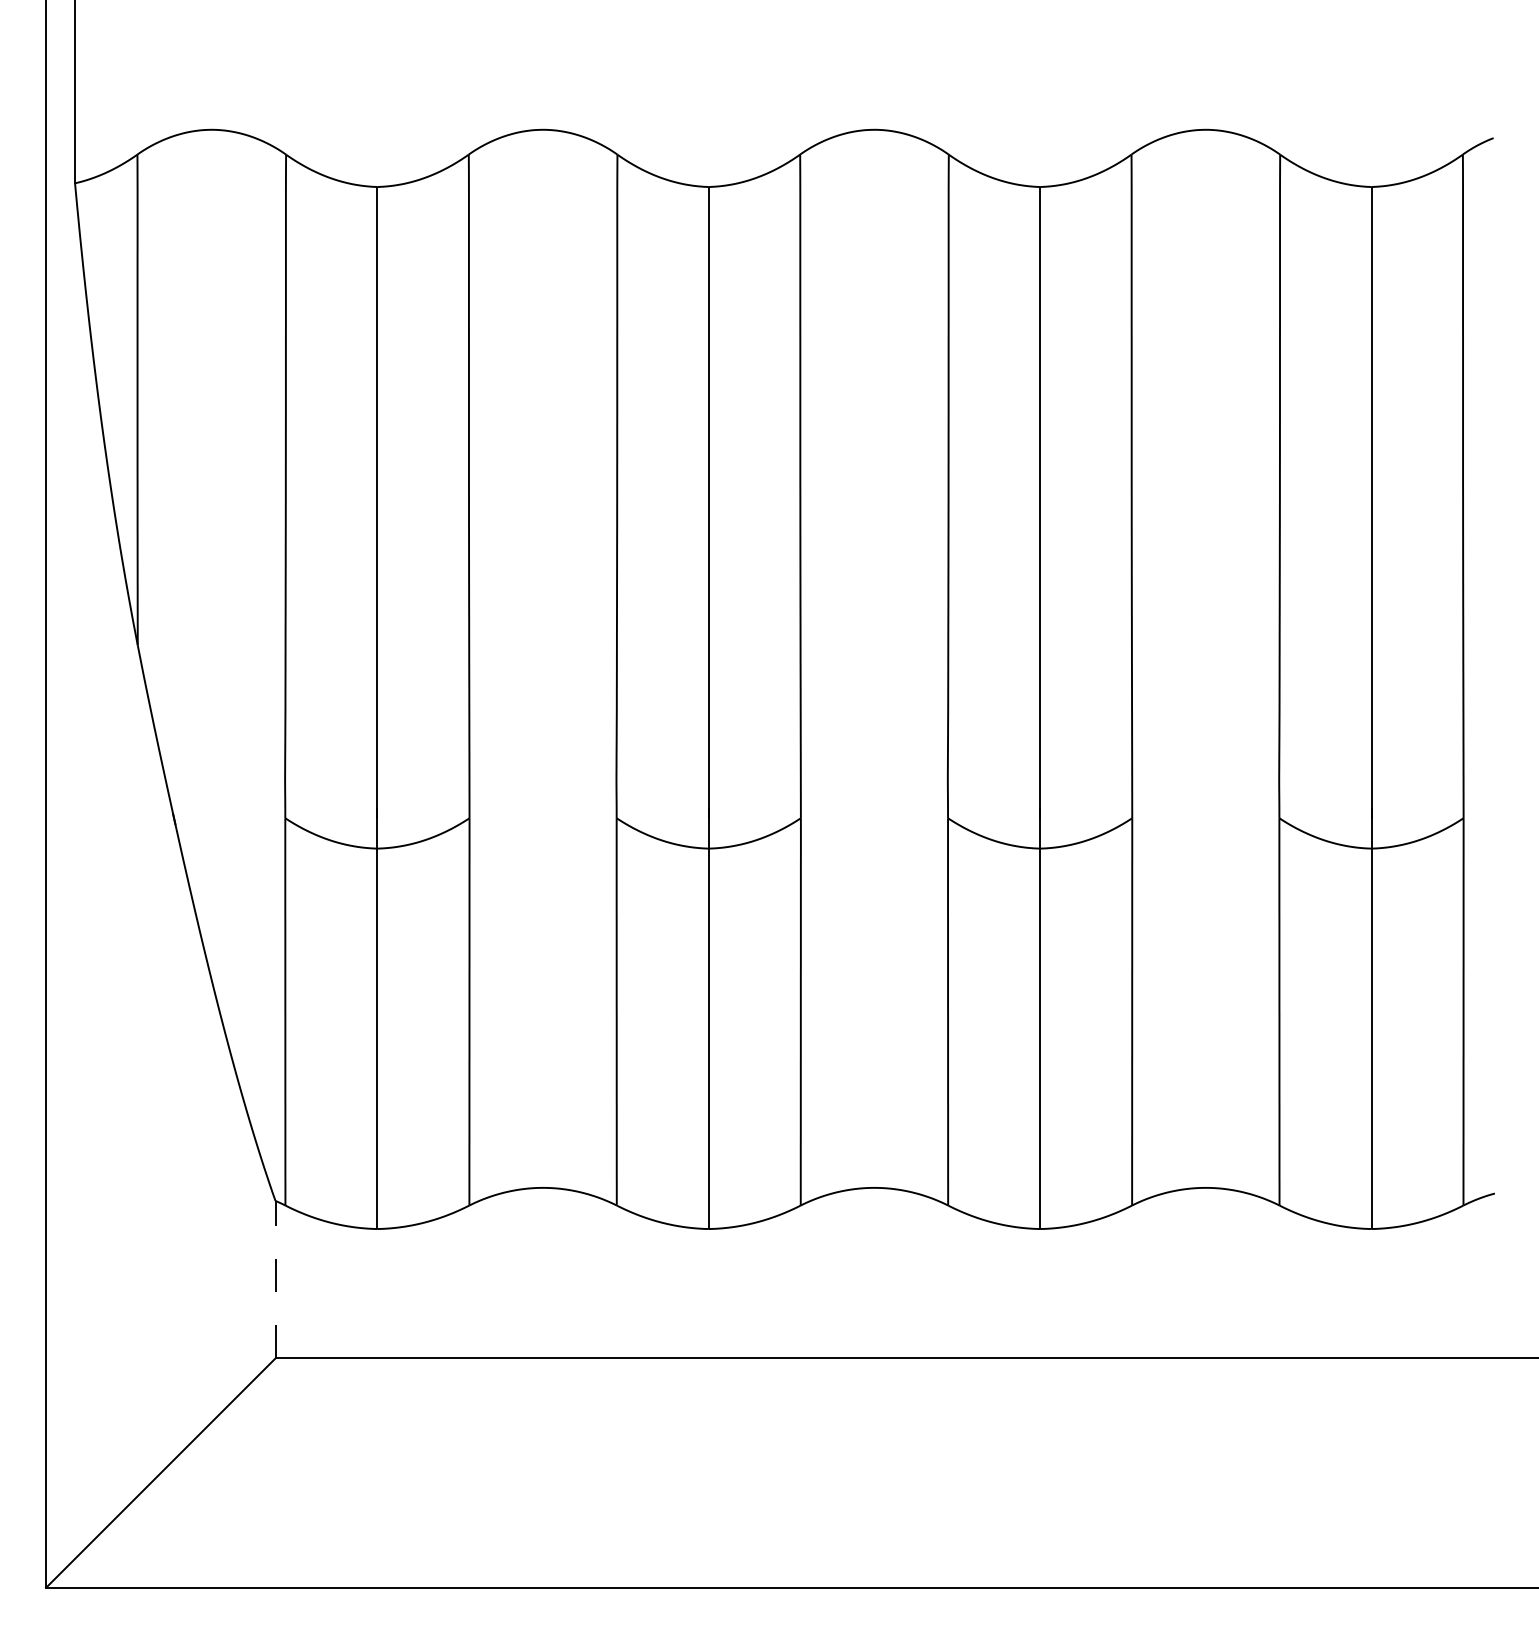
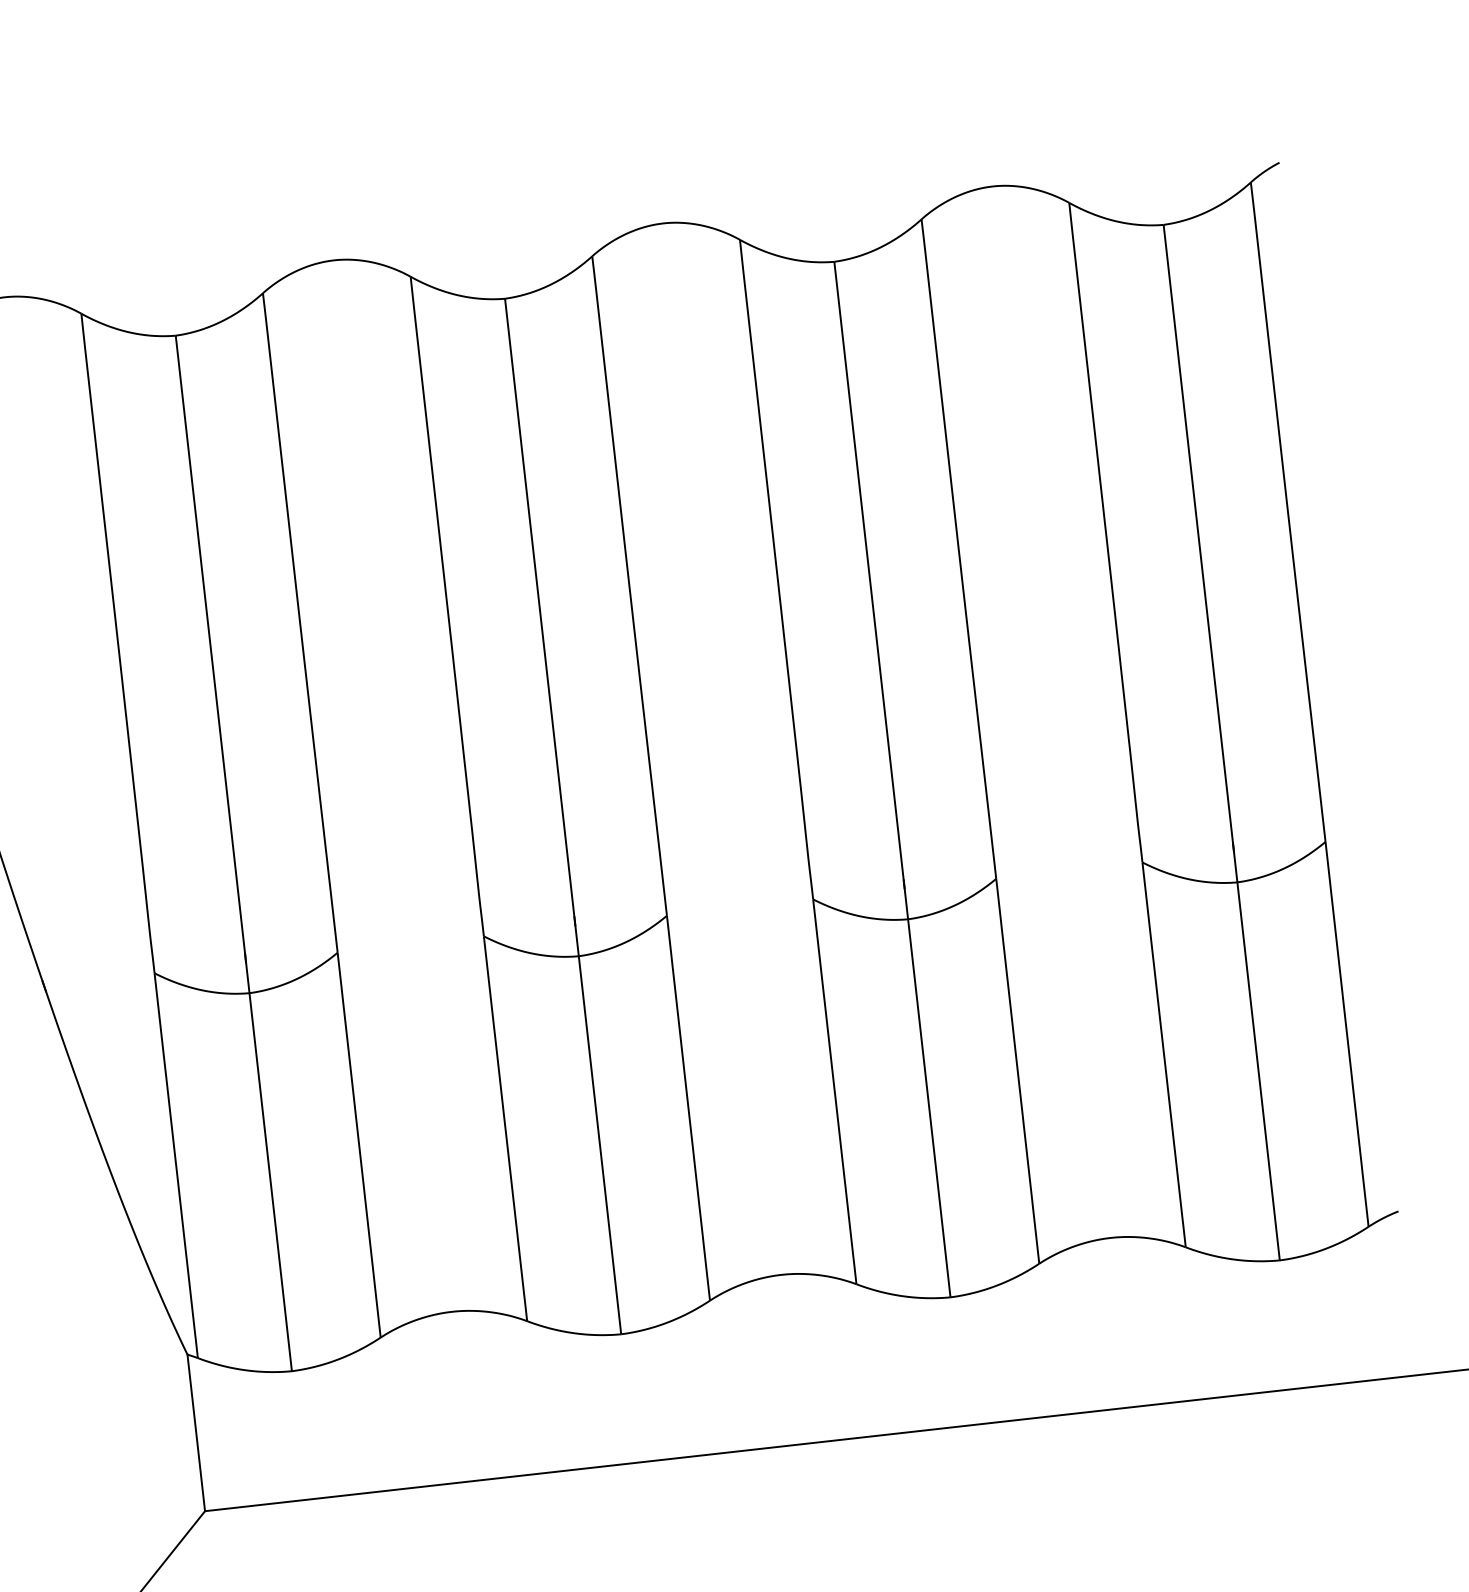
line: (275, 1279) -> (196, 1432), dashed -> solid

